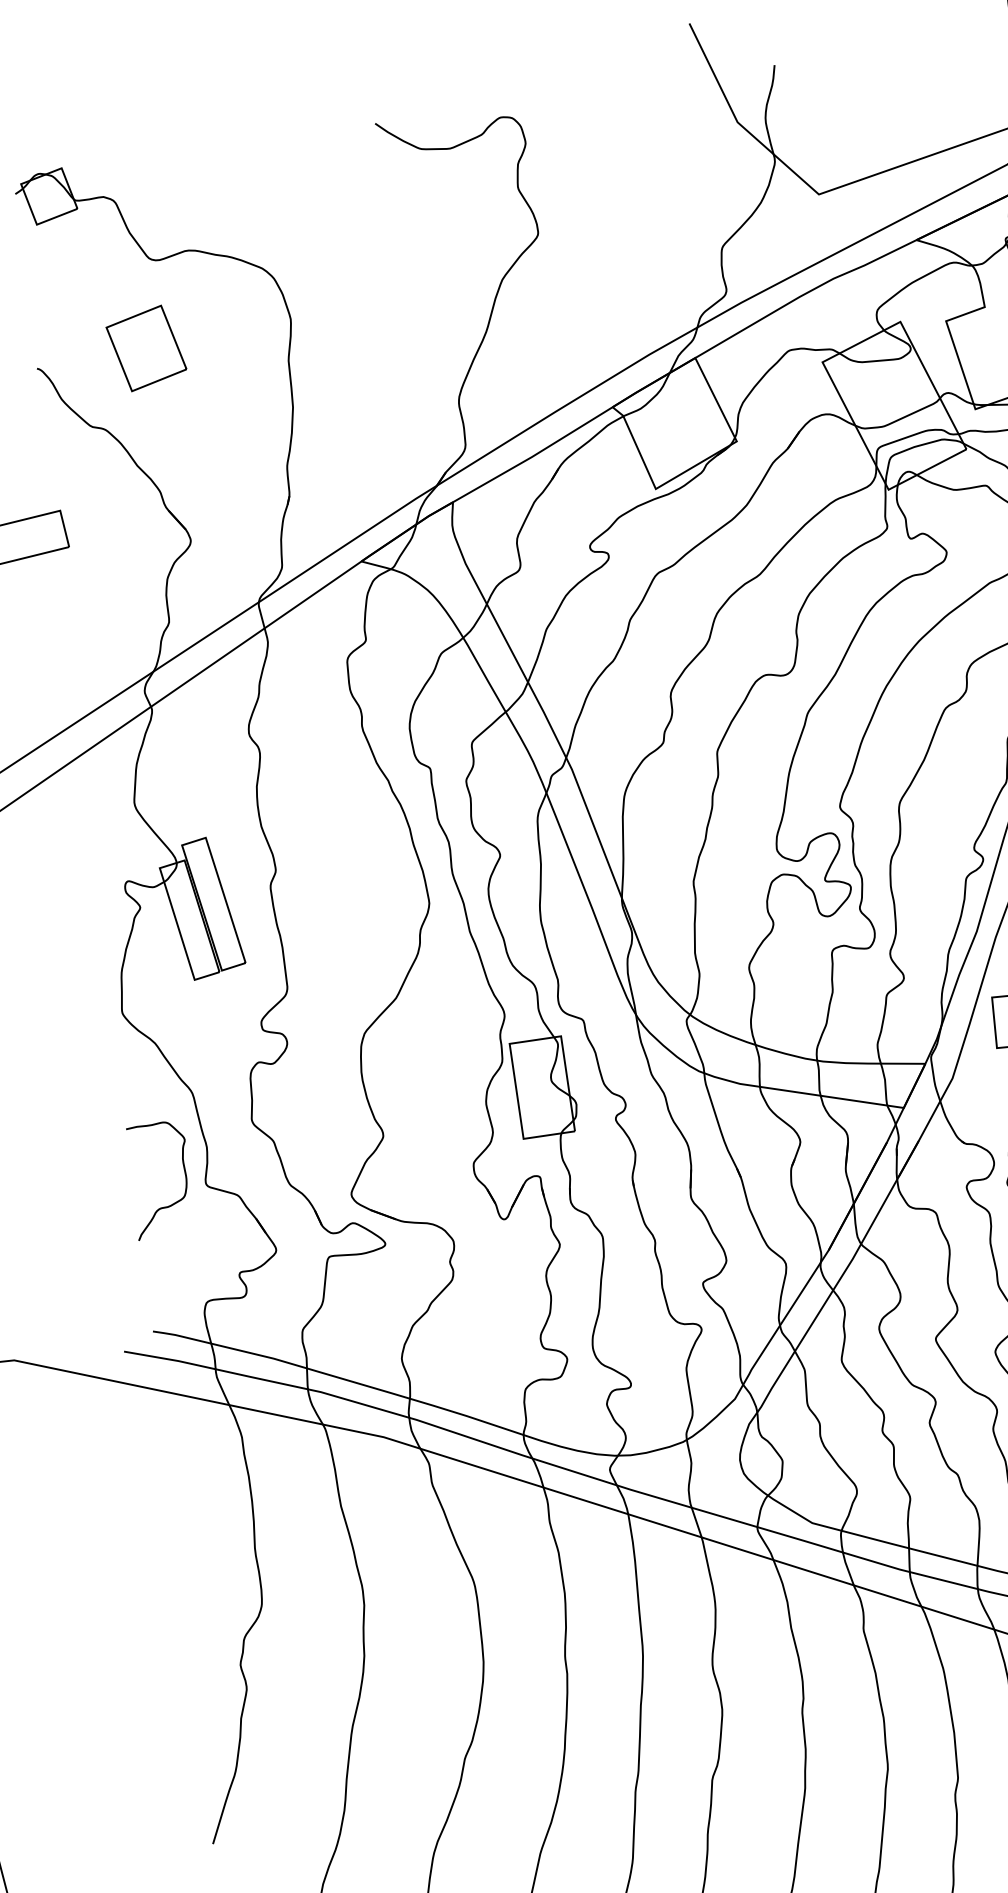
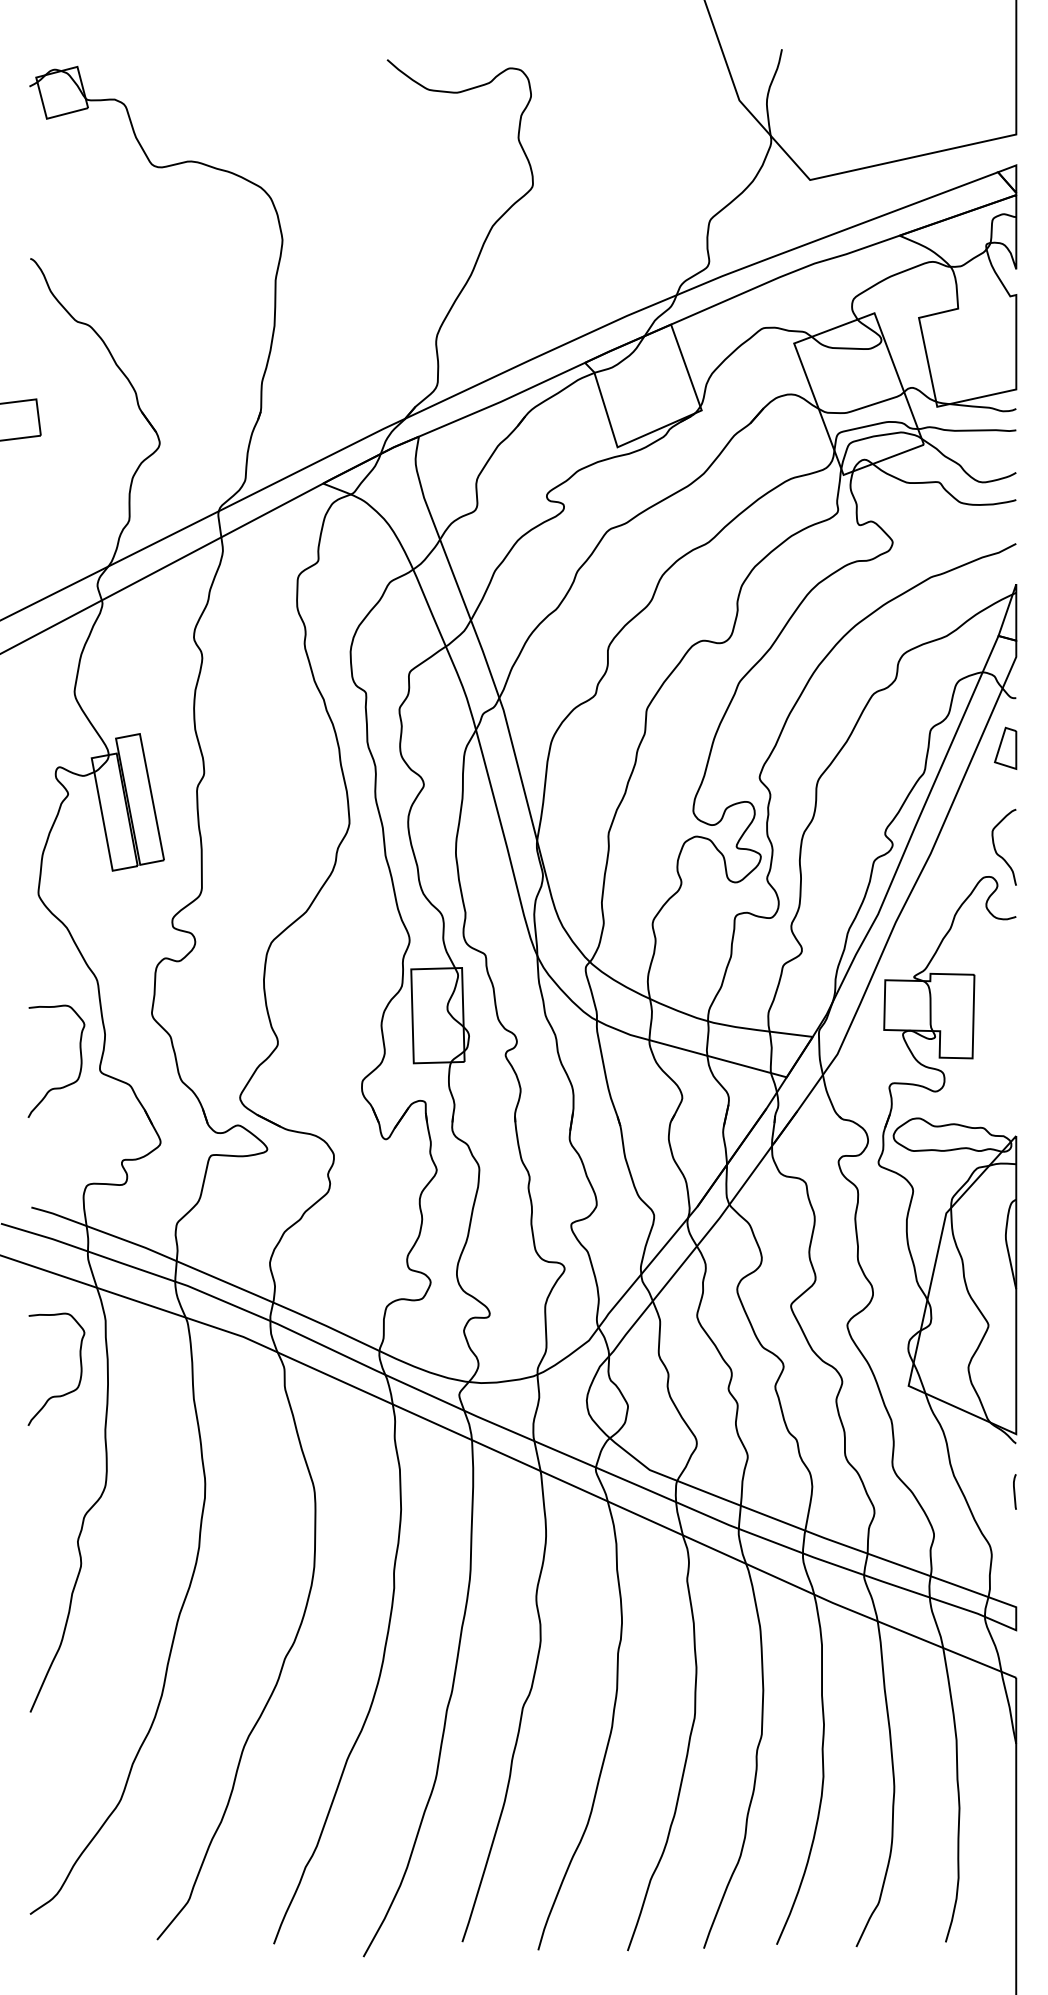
part: (145, 348) -> (138, 251), removed
curve: (222, 1488) -> (80, 1368), added

